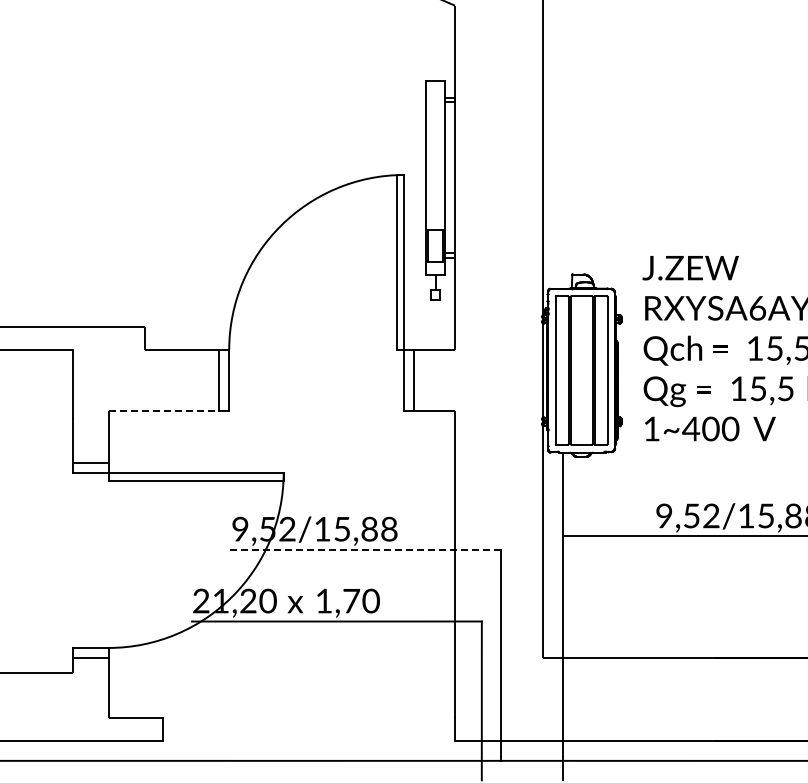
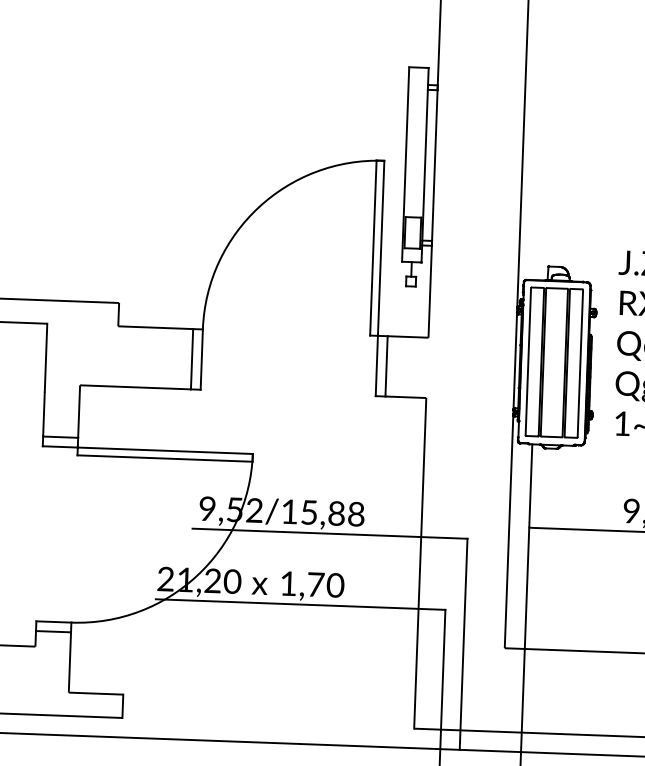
line: (164, 410) -> (136, 387), dashed -> solid
line: (363, 549) -> (329, 533), dashed -> solid

